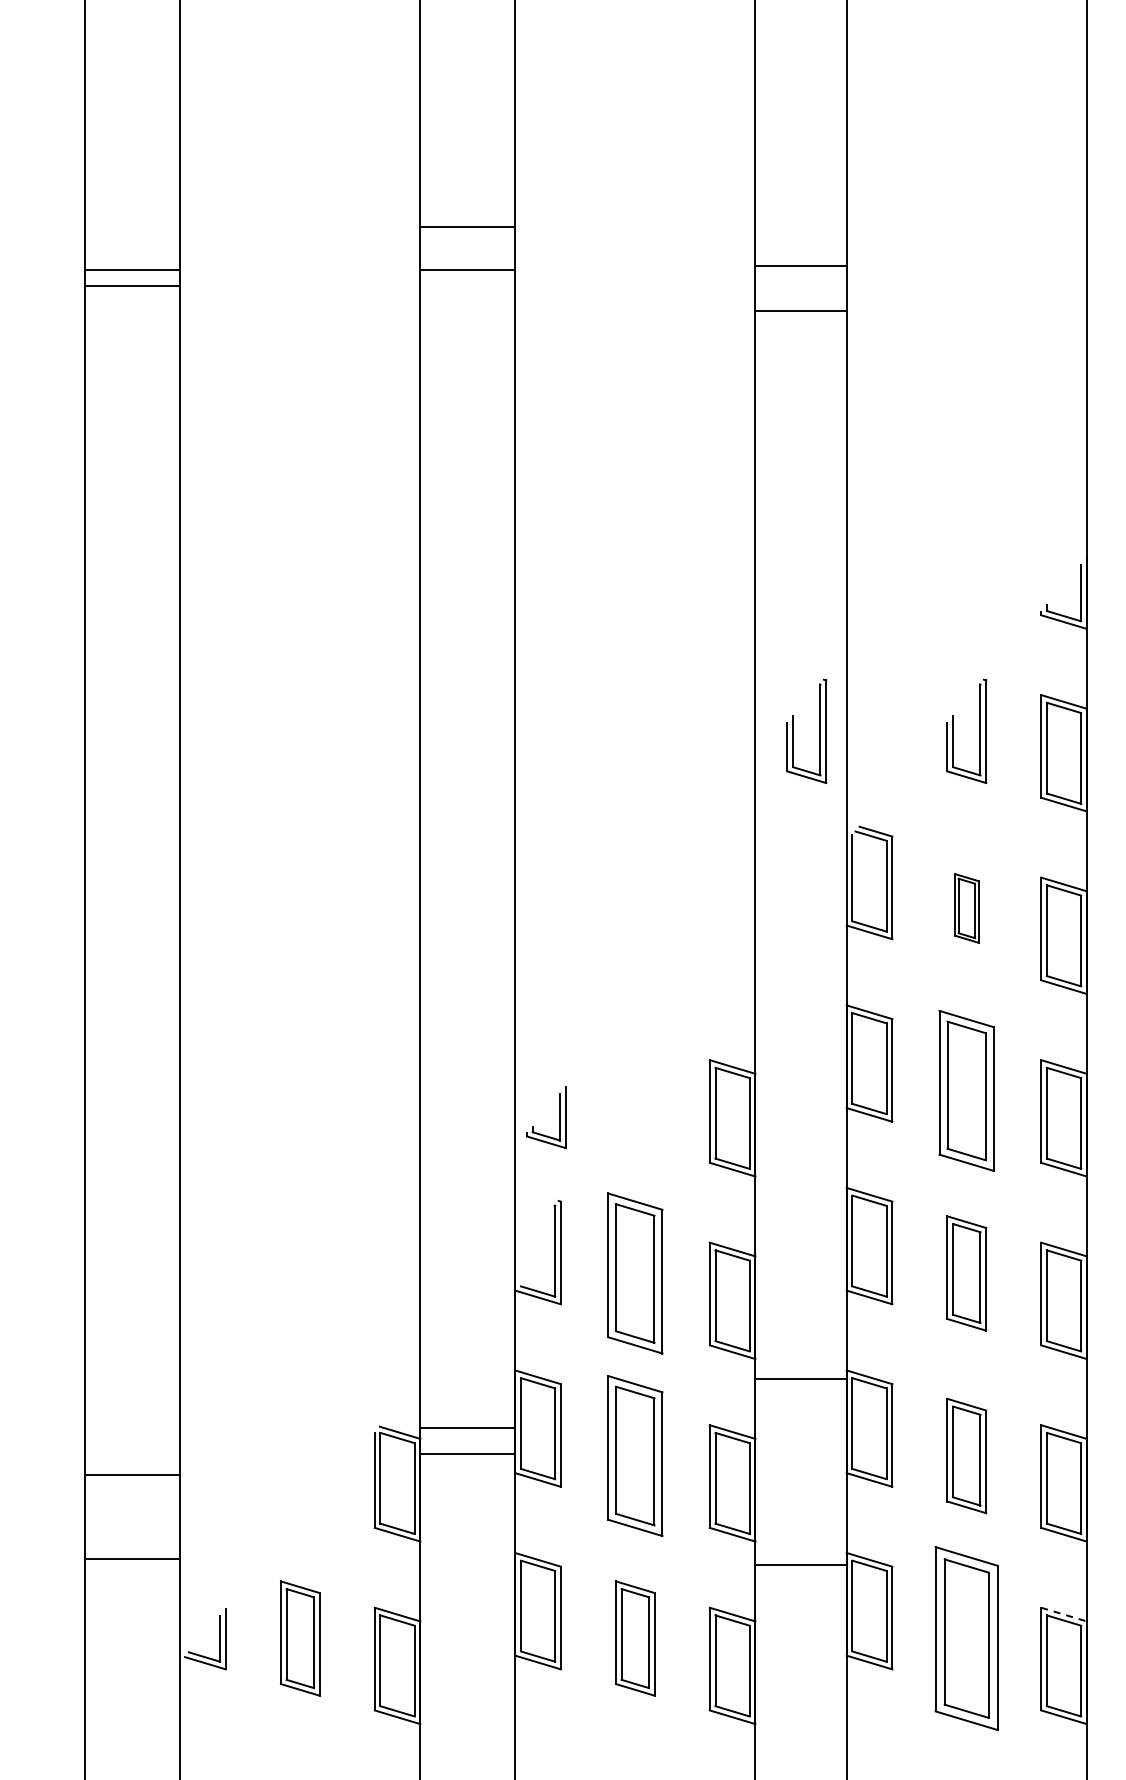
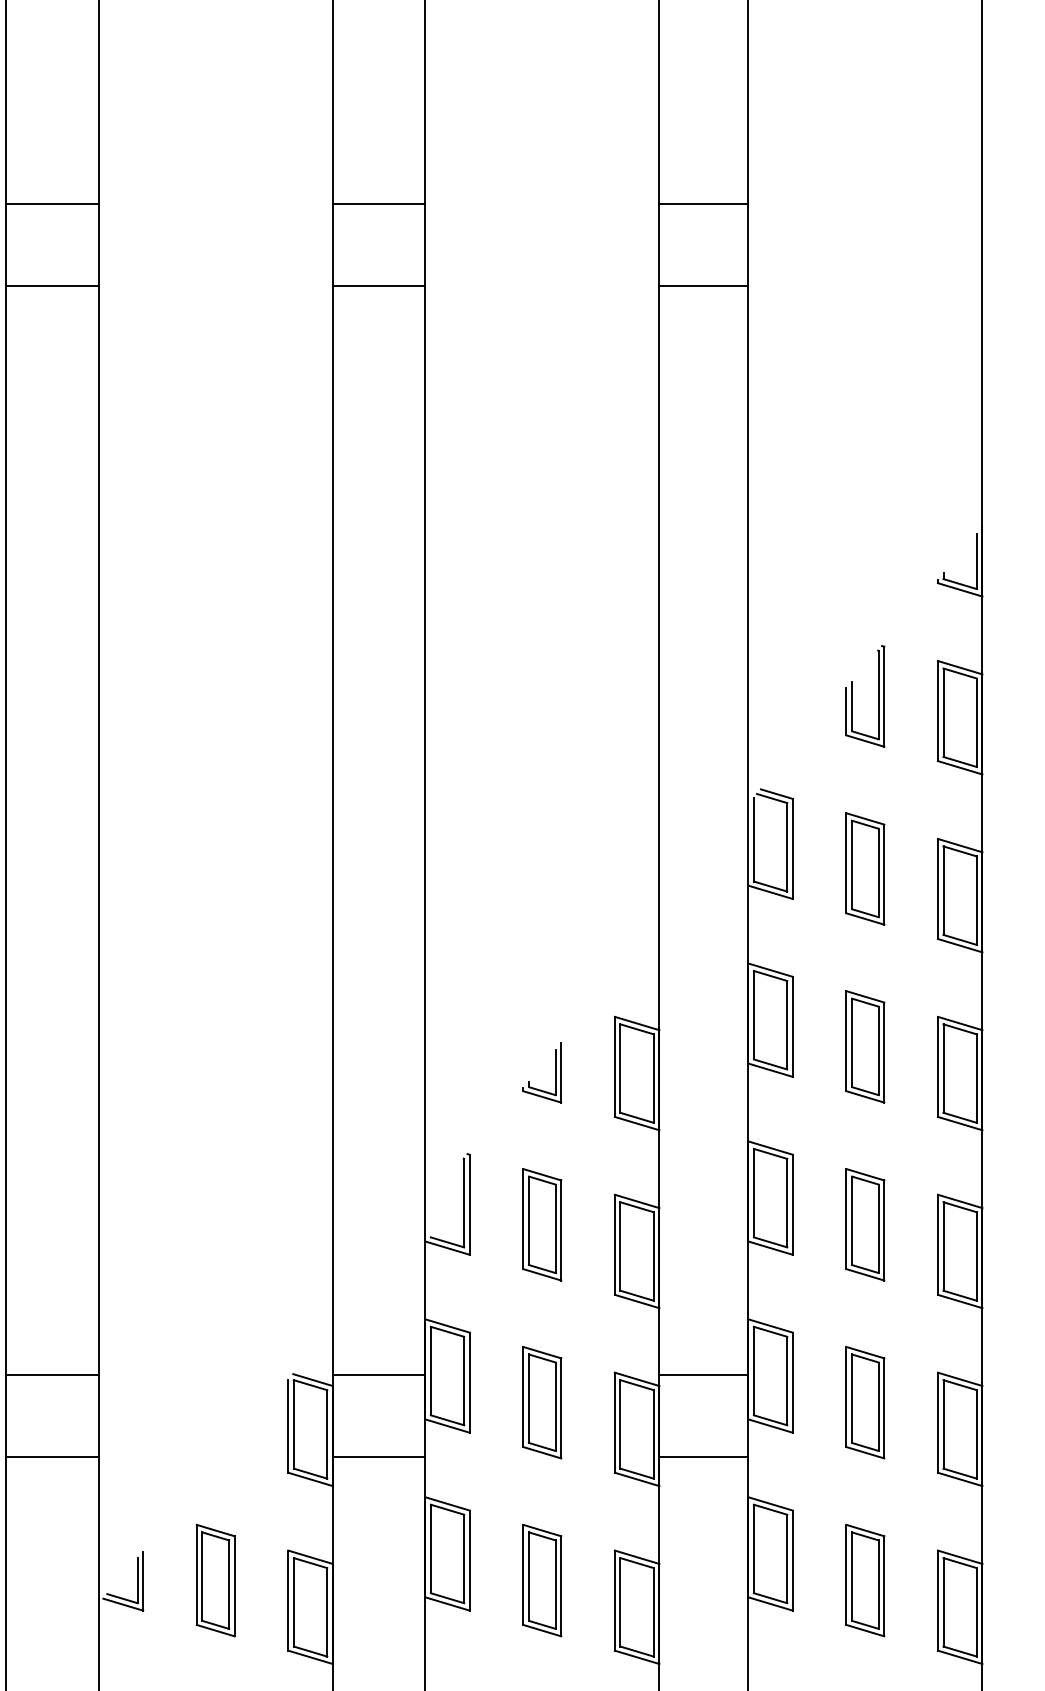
line: (800, 265) -> (703, 204), moved
line: (132, 269) -> (52, 286), moved
line: (467, 269) -> (378, 286), moved
line: (132, 285) -> (52, 204), moved
part: (793, 731) -> (696, 696), removed
part: (966, 908) -> (865, 869), size x1.67
part: (966, 1090) -> (865, 1046), size x0.71
part: (559, 1117) -> (555, 1072), moved
part: (635, 1273) -> (542, 1224), size x0.71
line: (800, 1378) -> (703, 1374), moved
line: (467, 1453) -> (378, 1456), moved
part: (635, 1455) -> (542, 1402), size x0.71
line: (132, 1474) -> (52, 1374), moved
line: (132, 1558) -> (52, 1456), moved
line: (800, 1564) -> (703, 1456), moved
line: (1064, 1614) -> (960, 1557), dashed -> solid
part: (966, 1638) -> (865, 1580), size x0.62

